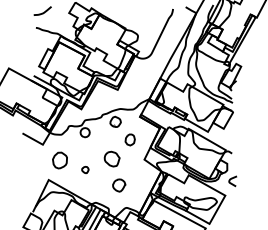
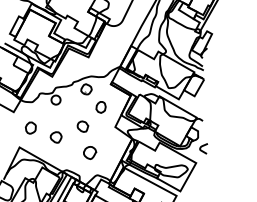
part: (111, 159) -> (82, 126), size x0.71
part: (59, 160) -> (30, 127), size x0.71
part: (85, 169) -> (56, 136), size x1.67

